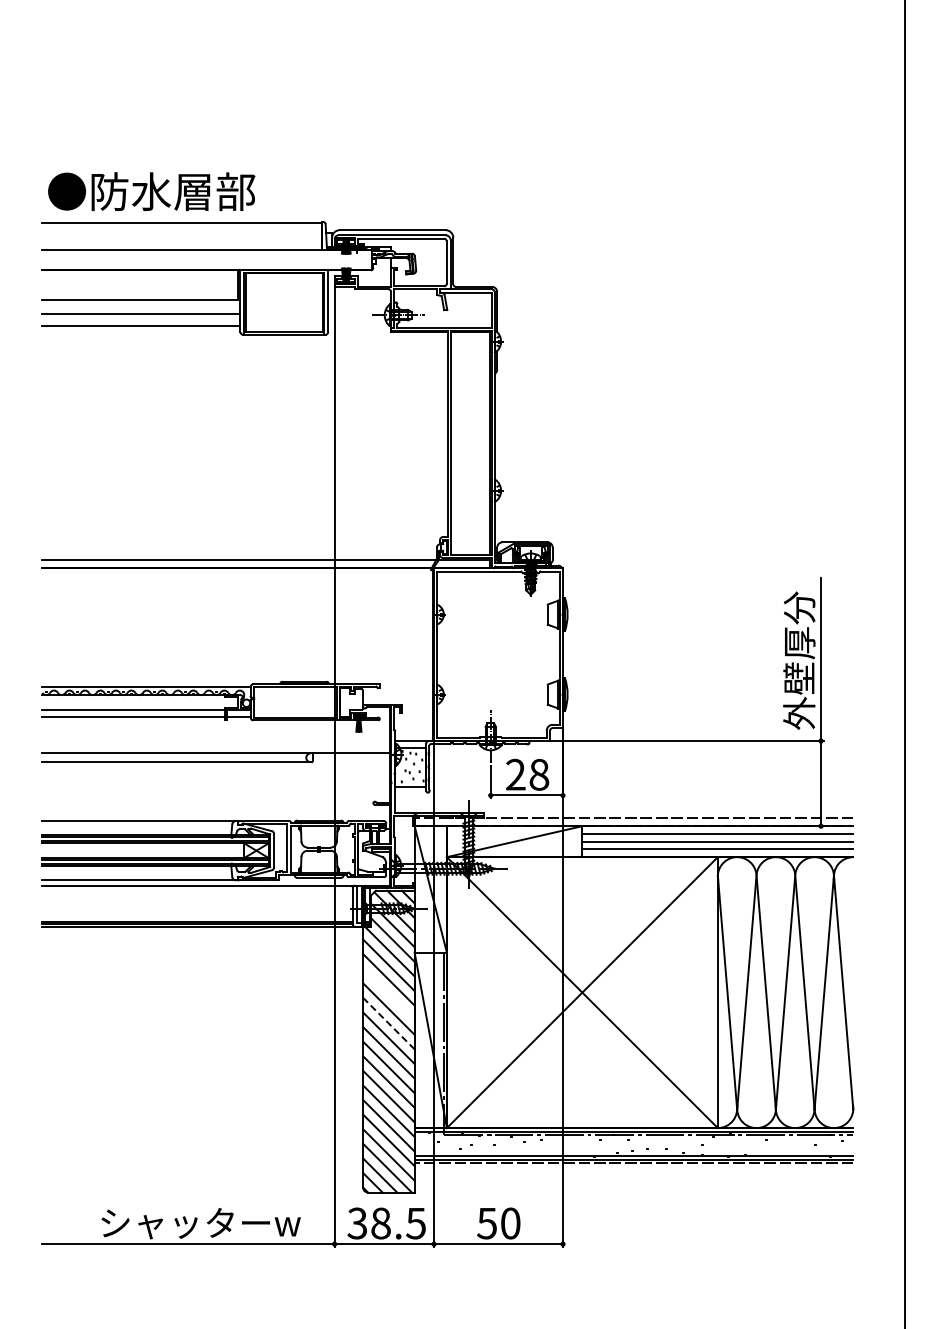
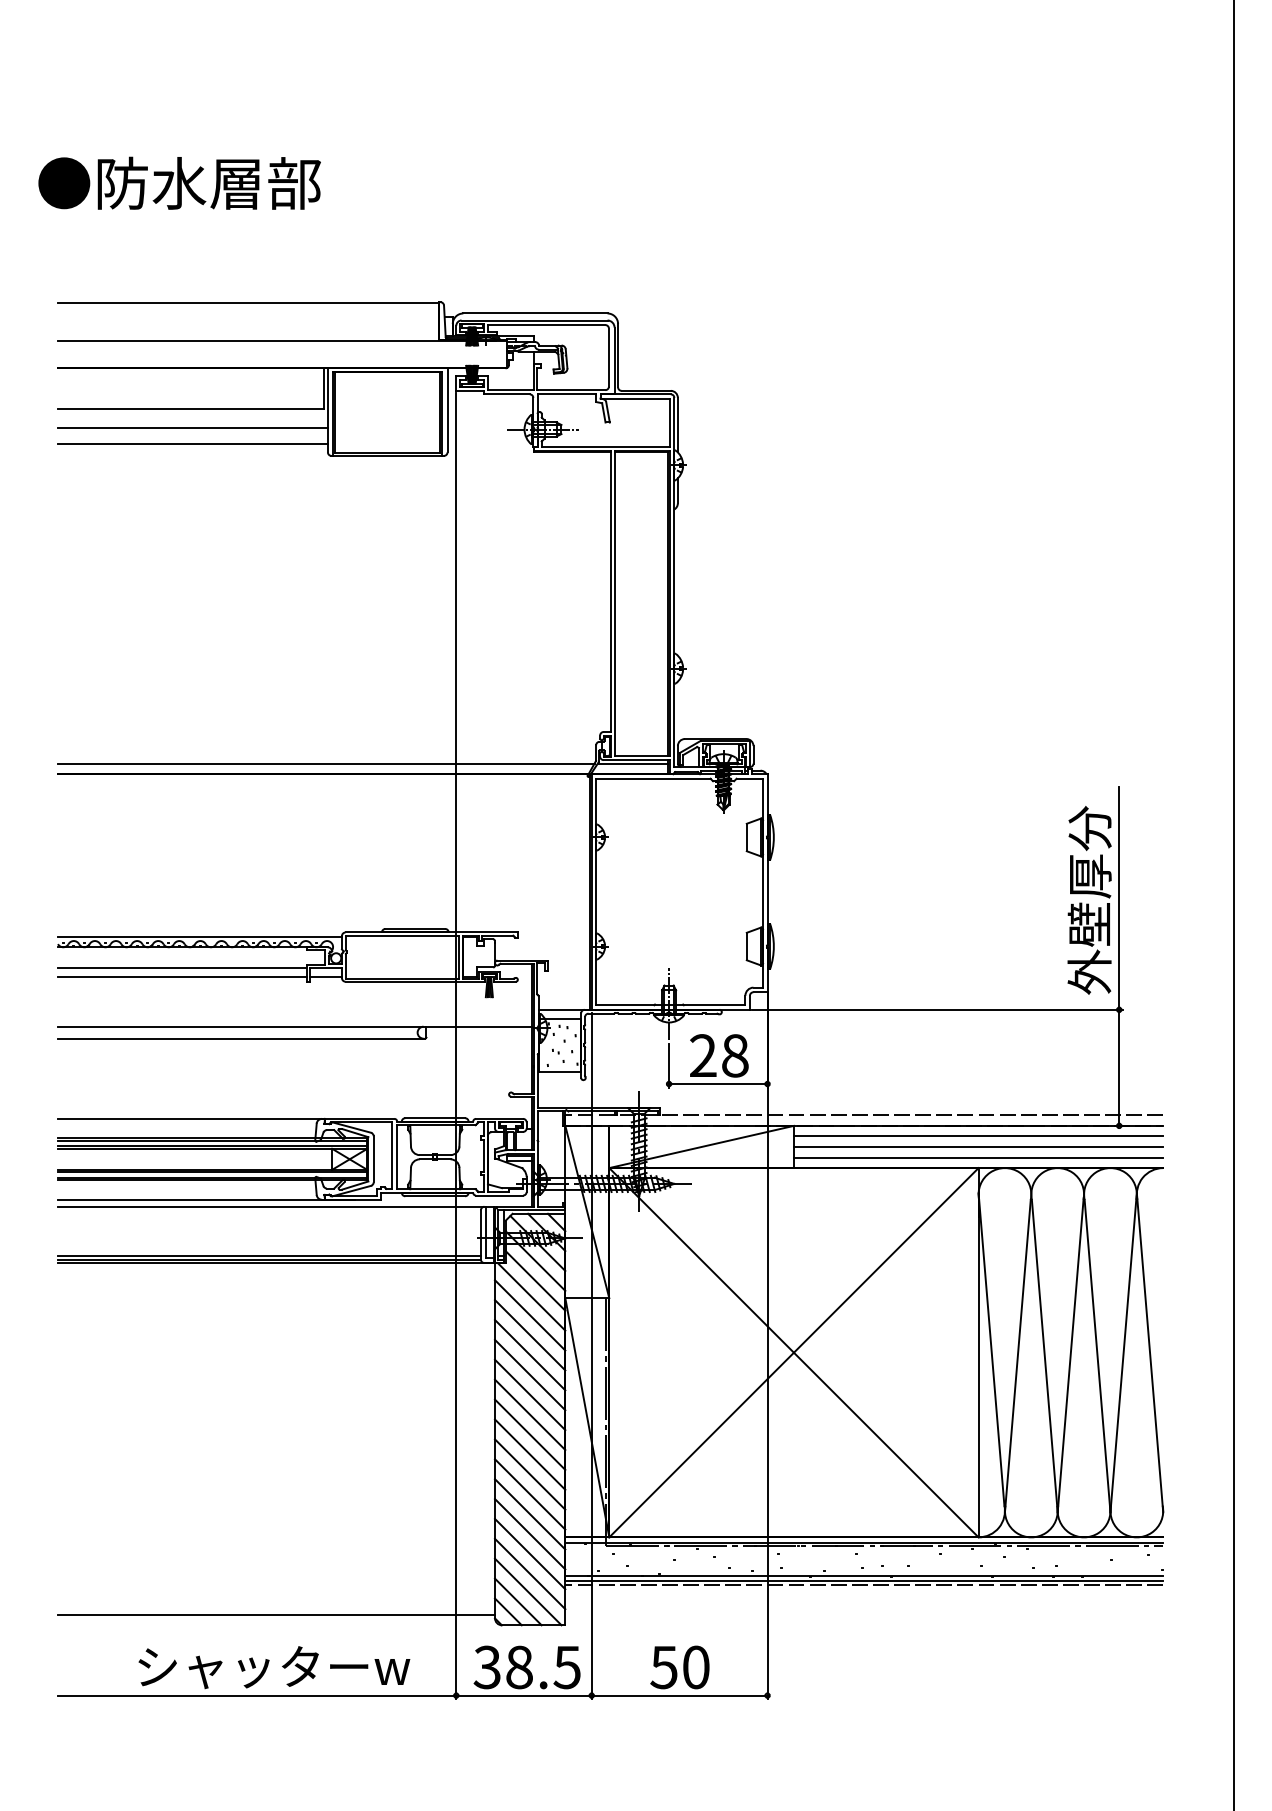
text: (151, 191) -> (179, 183), moved
line: (388, 994) -> (529, 1355), added
line: (389, 1023) -> (531, 1394), dashed -> solid
line: (202, 1184) -> (276, 1614), added

